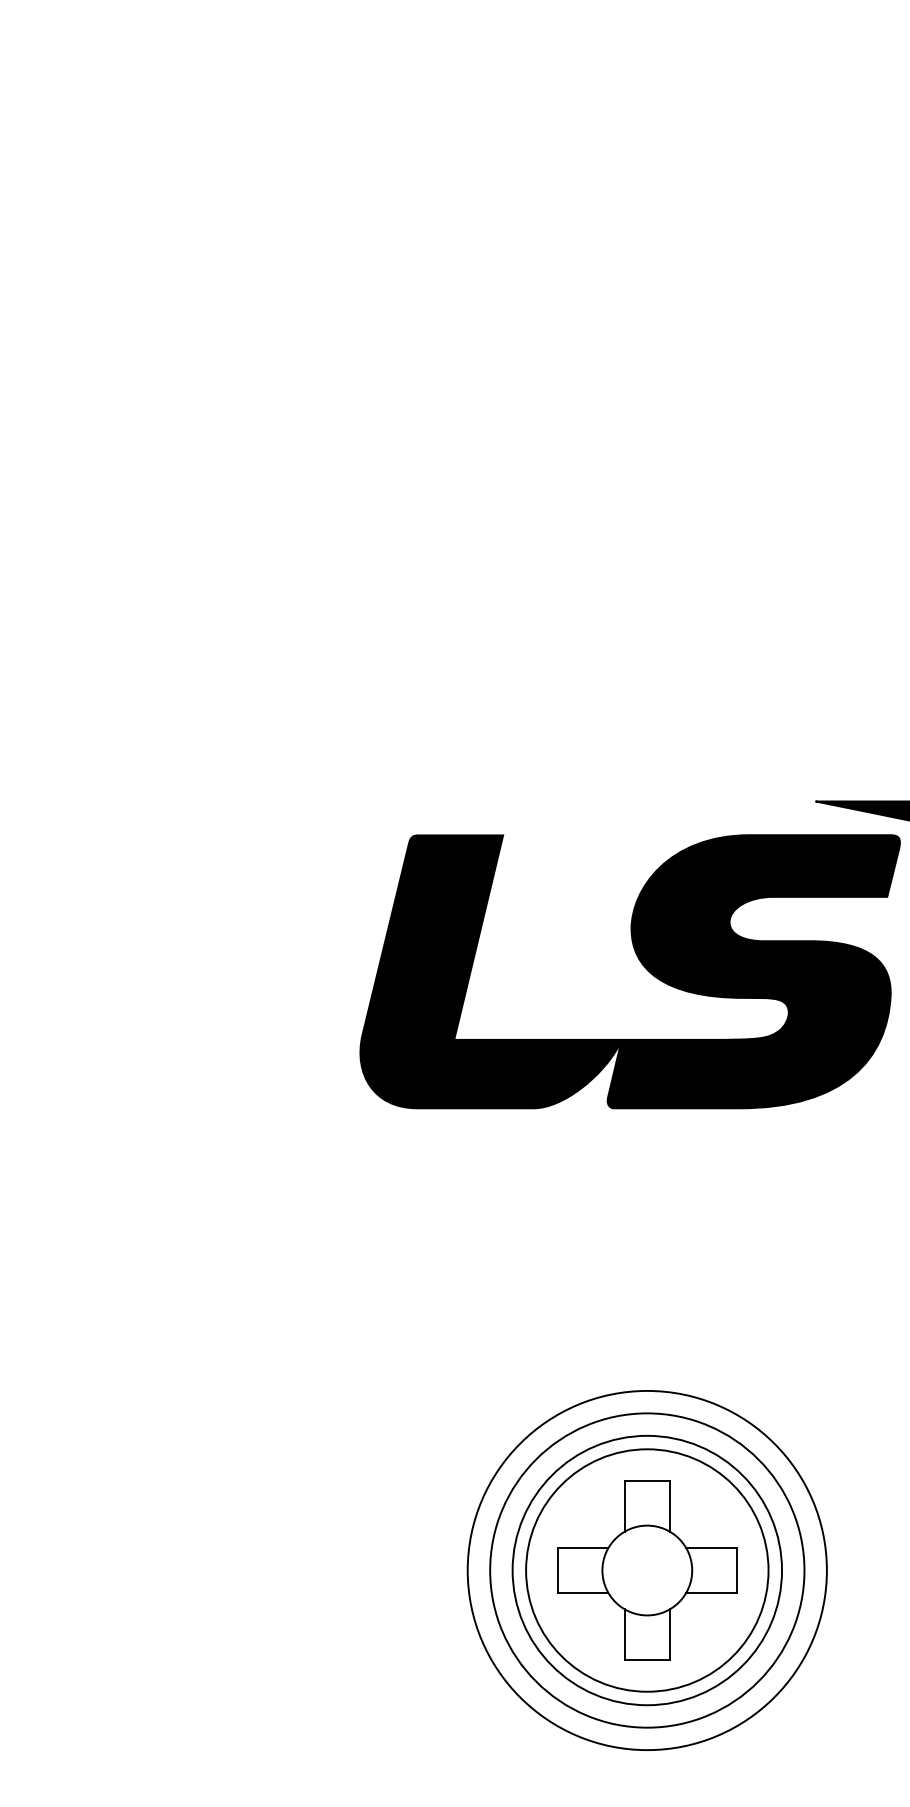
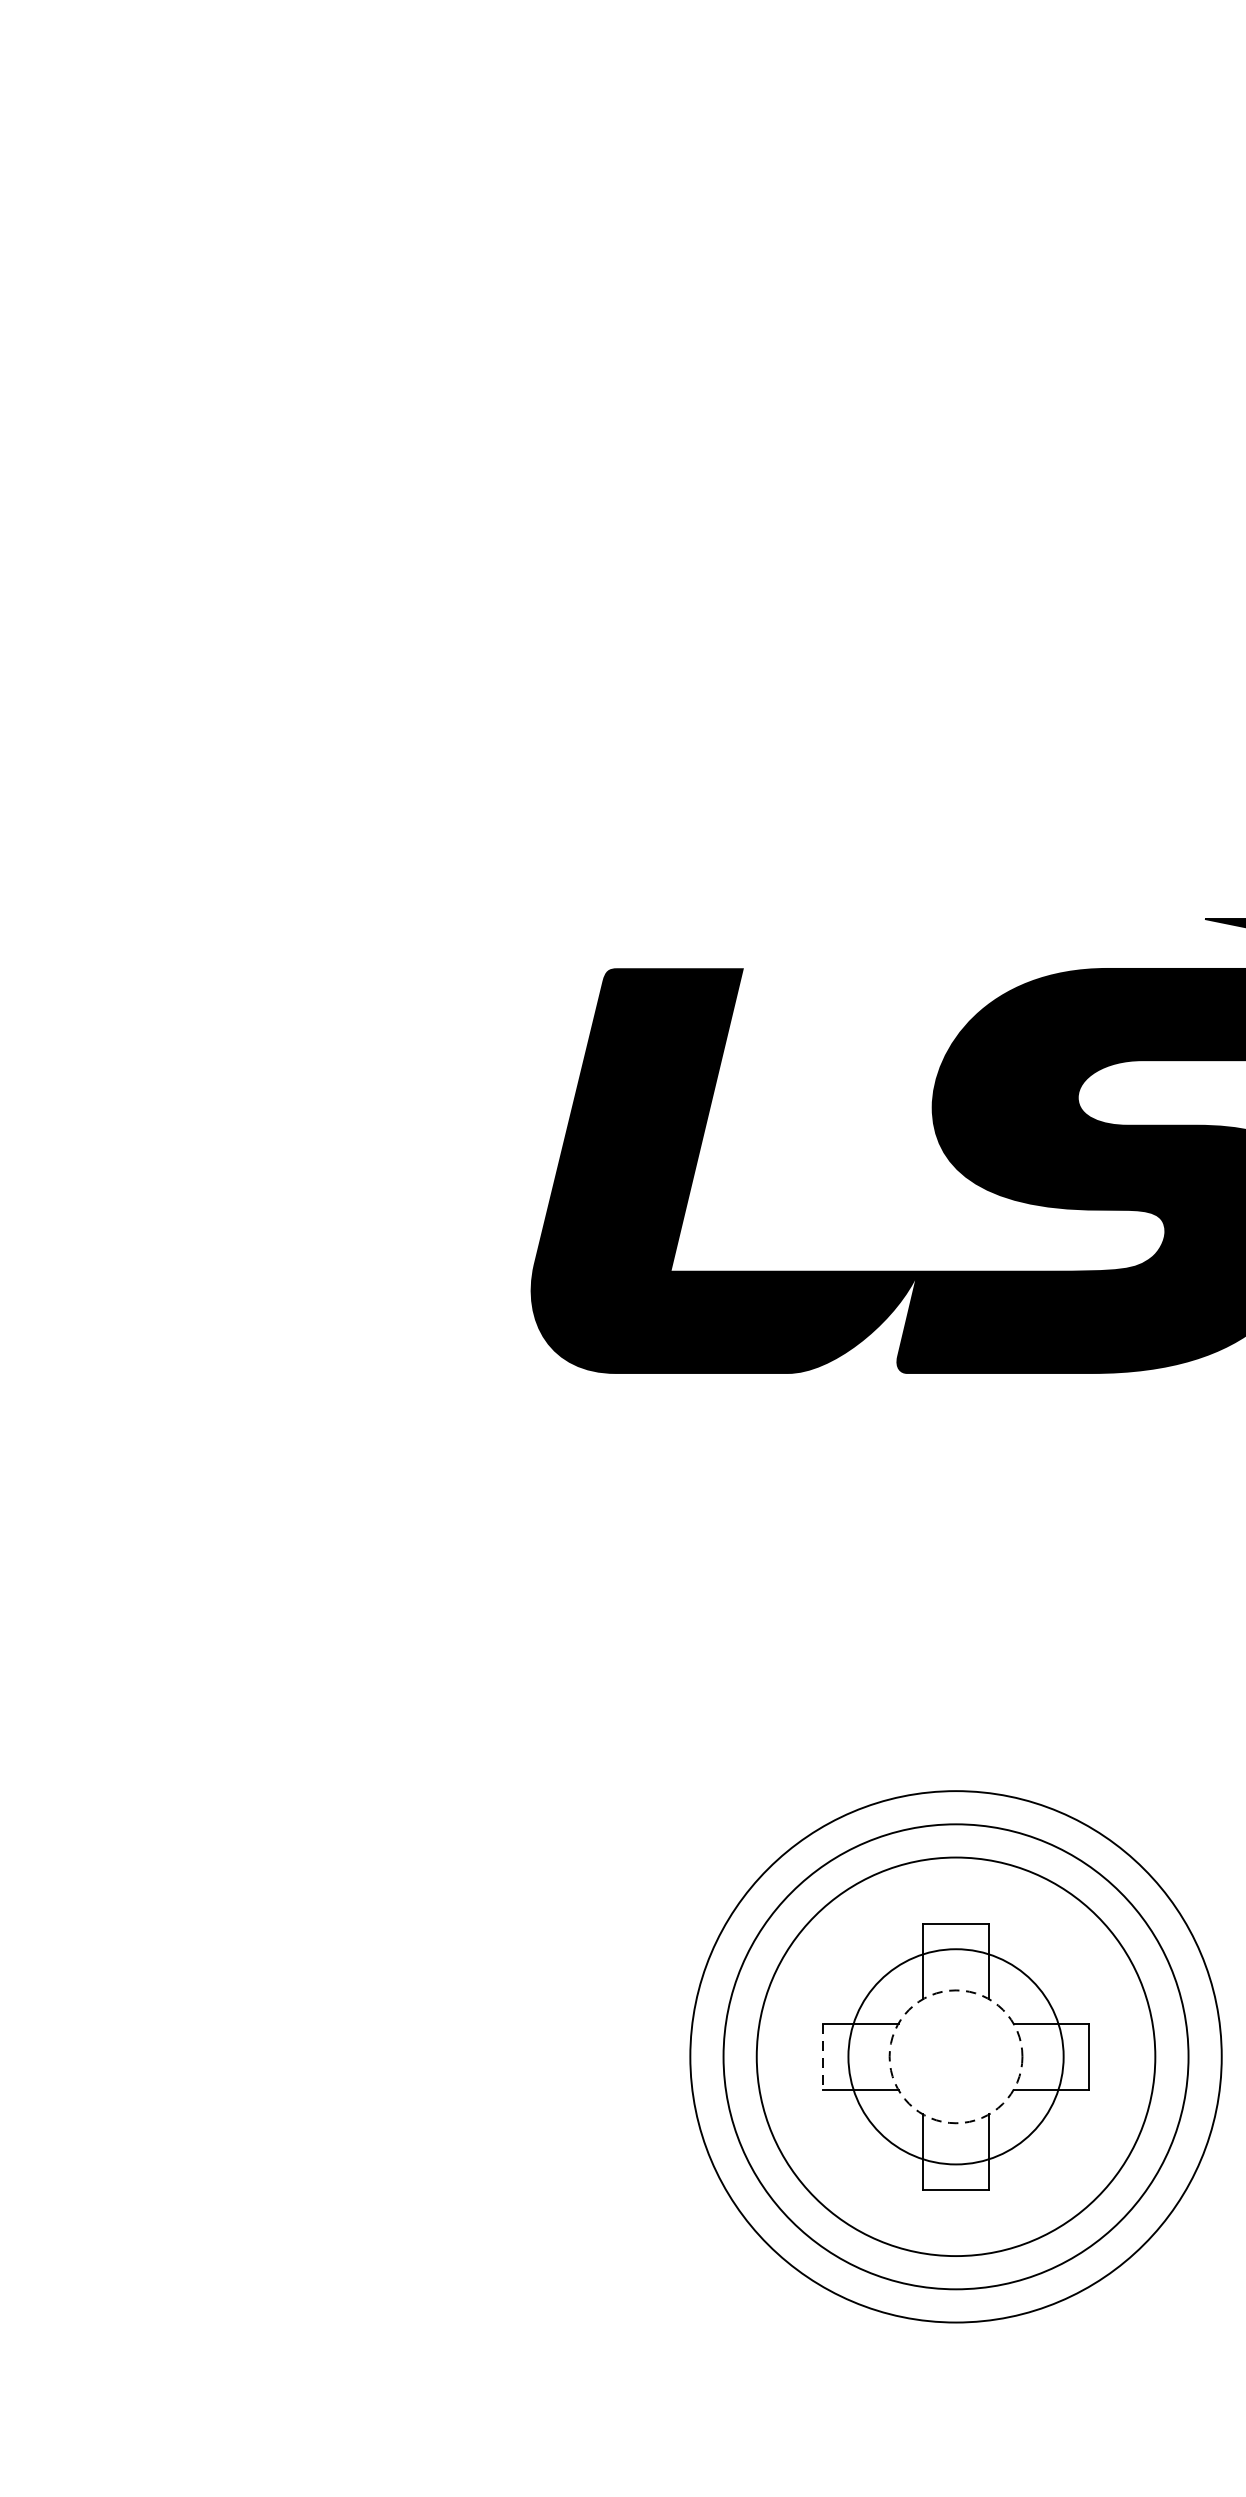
circle: (647, 1570) -> (956, 2056), size x0.6
circle: (647, 1570) -> (956, 2056), solid -> dashed
line: (557, 1571) -> (823, 2058), solid -> dashed

